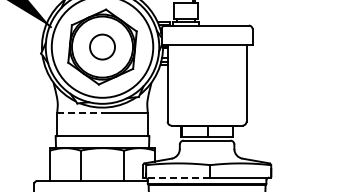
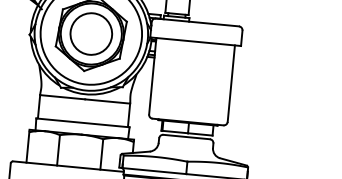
circle: (102, 46) -> (91, 33), size x1.67
line: (79, 112) -> (62, 97), dashed -> solid
line: (177, 177) -> (153, 170), dashed -> solid

